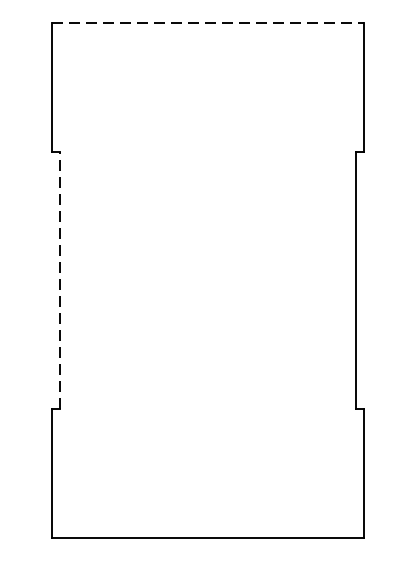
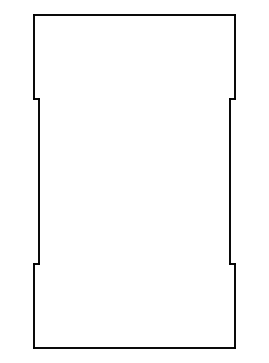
line: (208, 22) -> (134, 14), dashed -> solid
line: (59, 280) -> (38, 181), dashed -> solid

